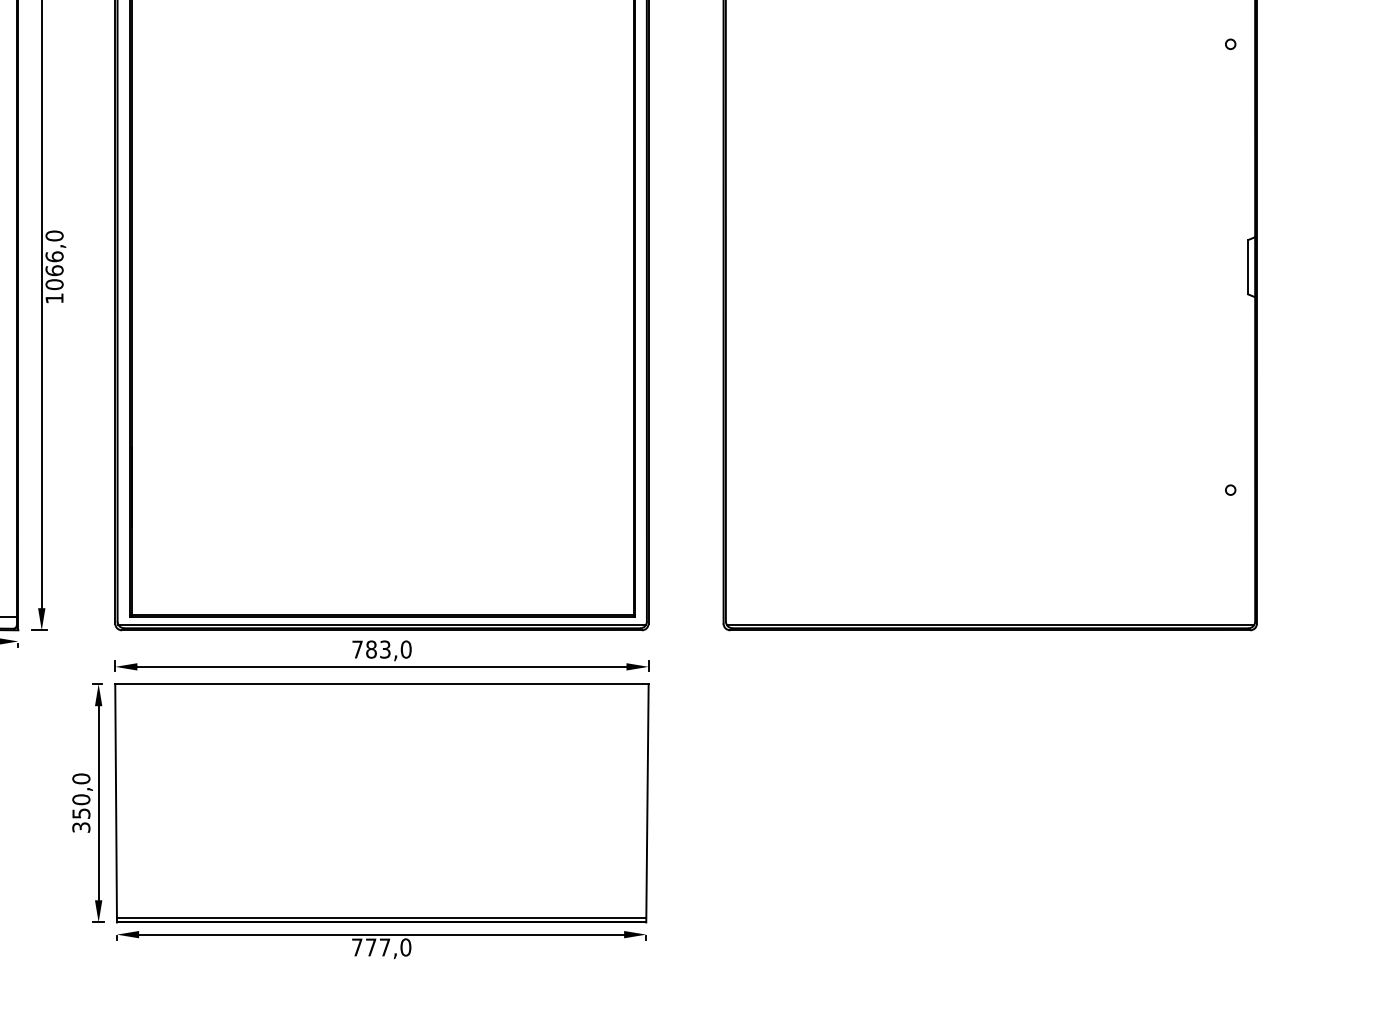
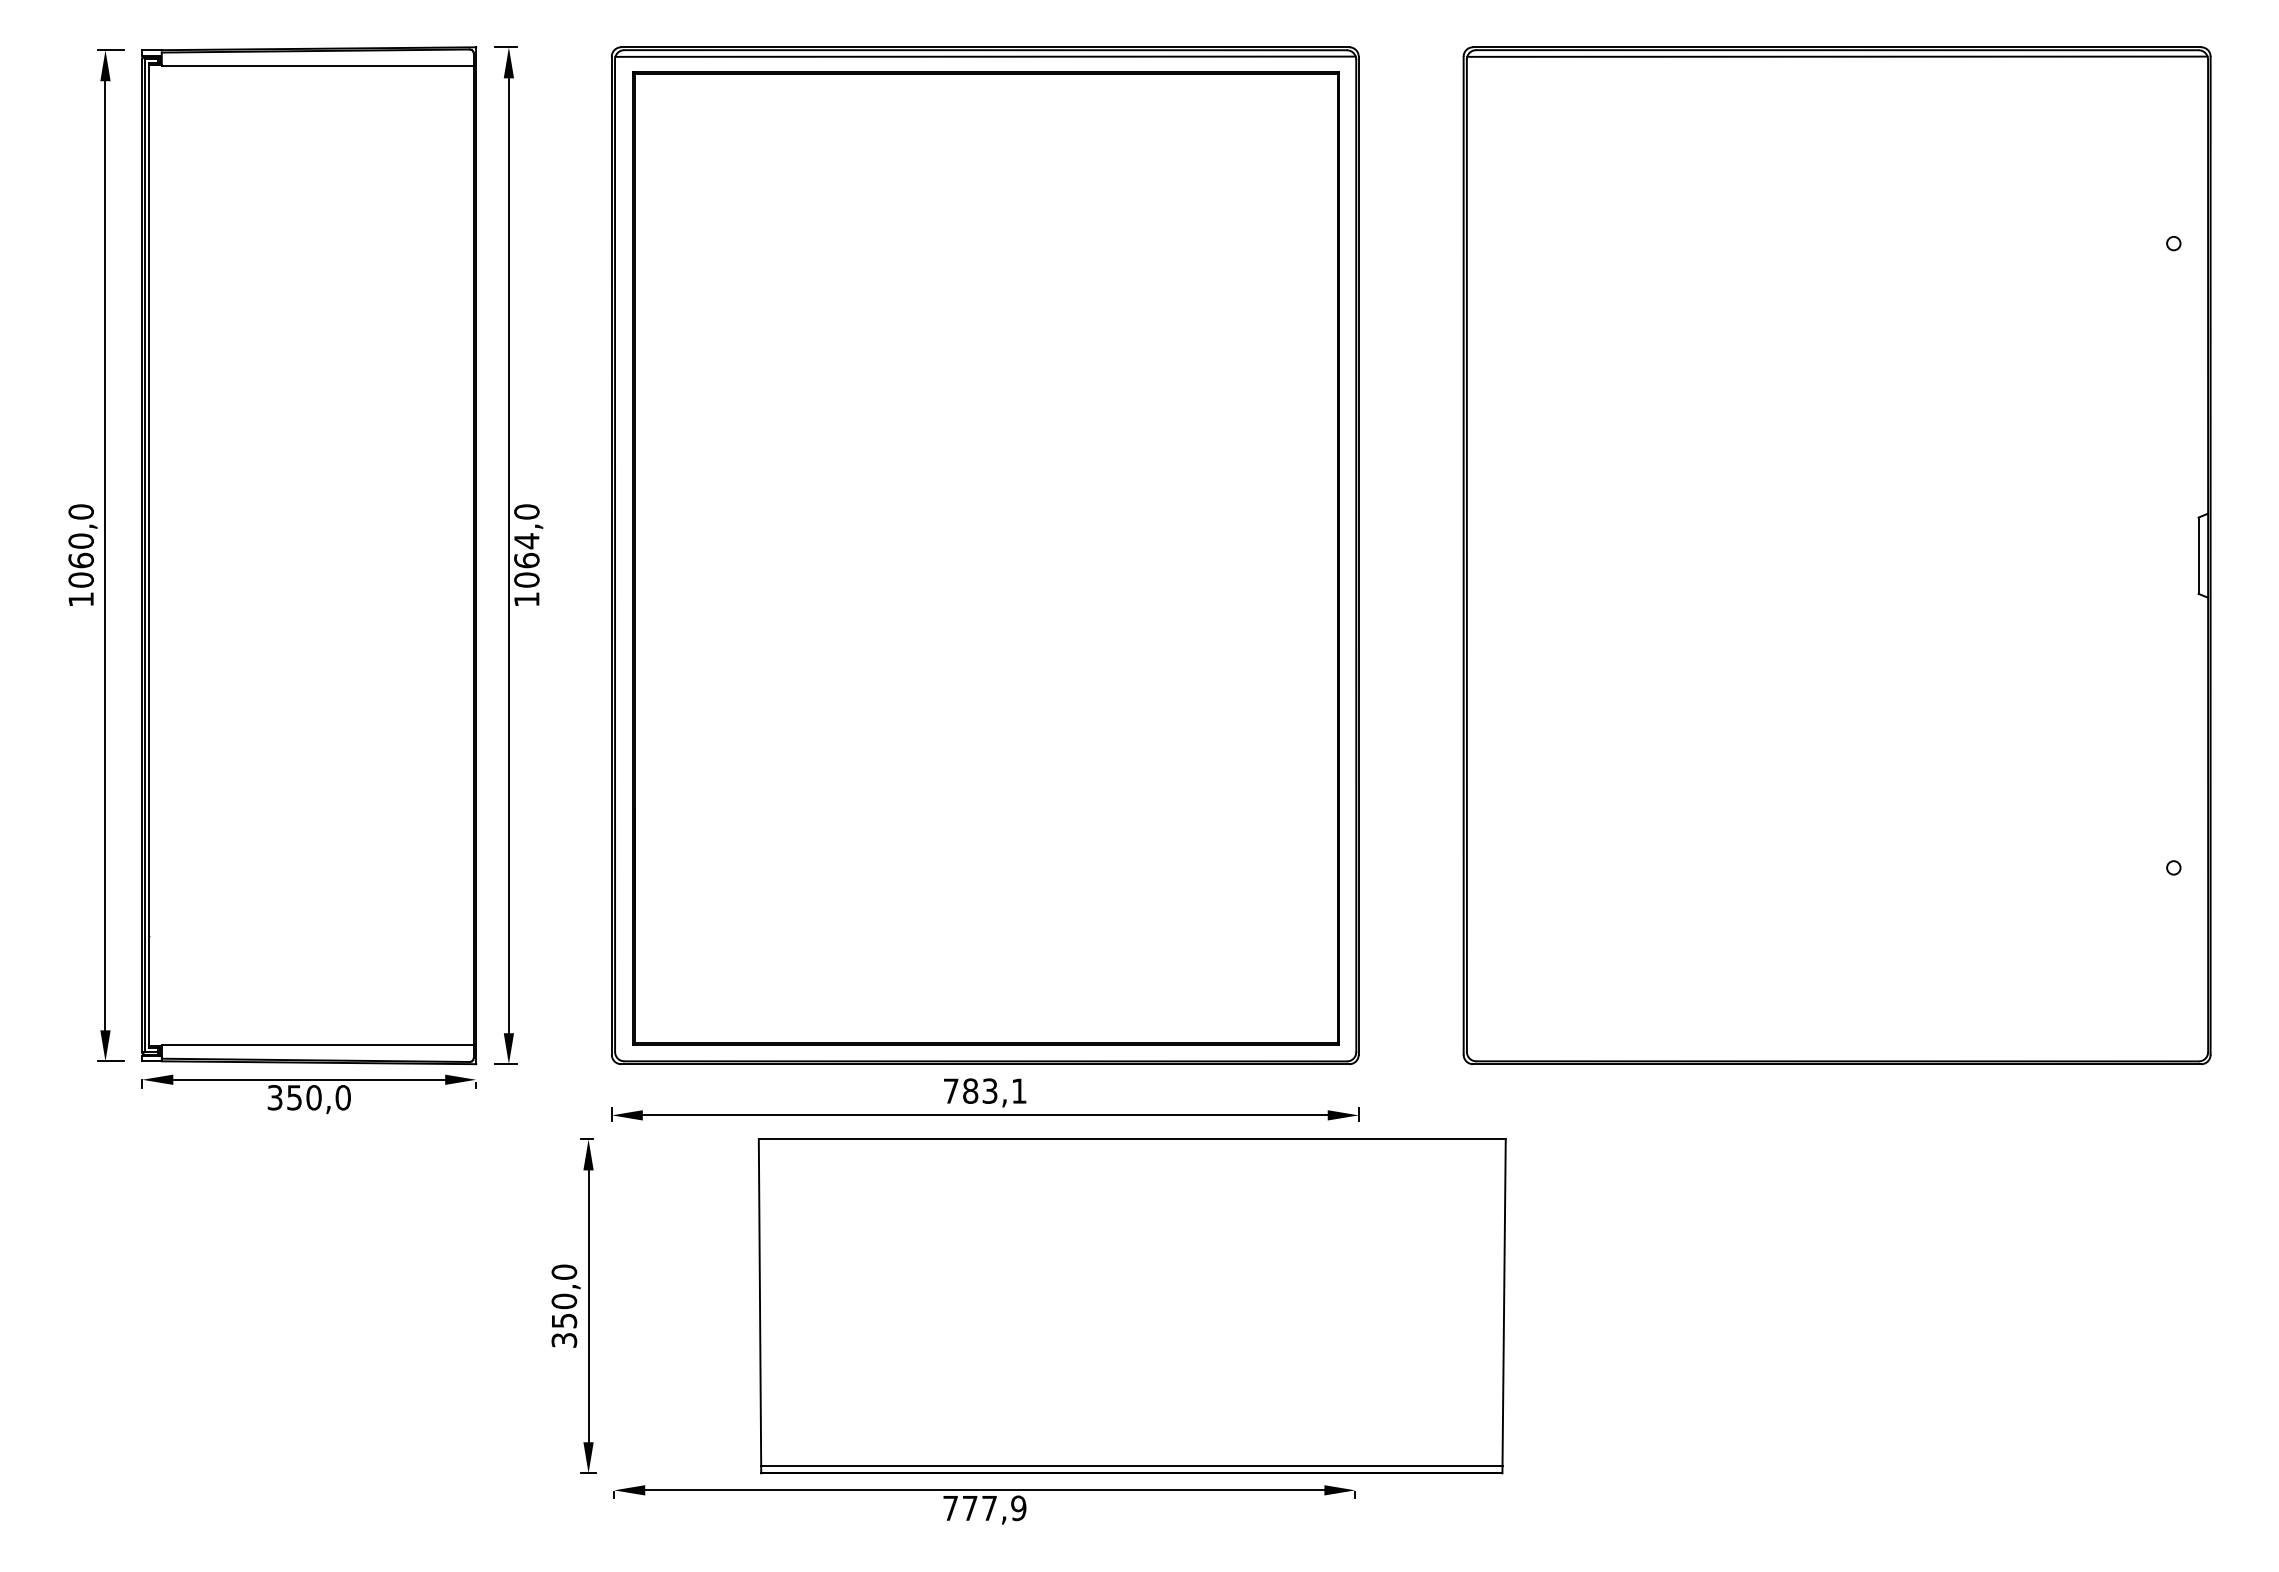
text: (54, 257) -> (526, 541), 1066,0 -> 1064,0
line: (382, 624) -> (985, 1056), removed
line: (990, 624) -> (1837, 1056), removed
text: (405, 649) -> (1018, 1090), 783,0 -> 783,1
part: (381, 803) -> (1131, 1306), moved
text: (405, 947) -> (1018, 1508), 777,0 -> 777,9

